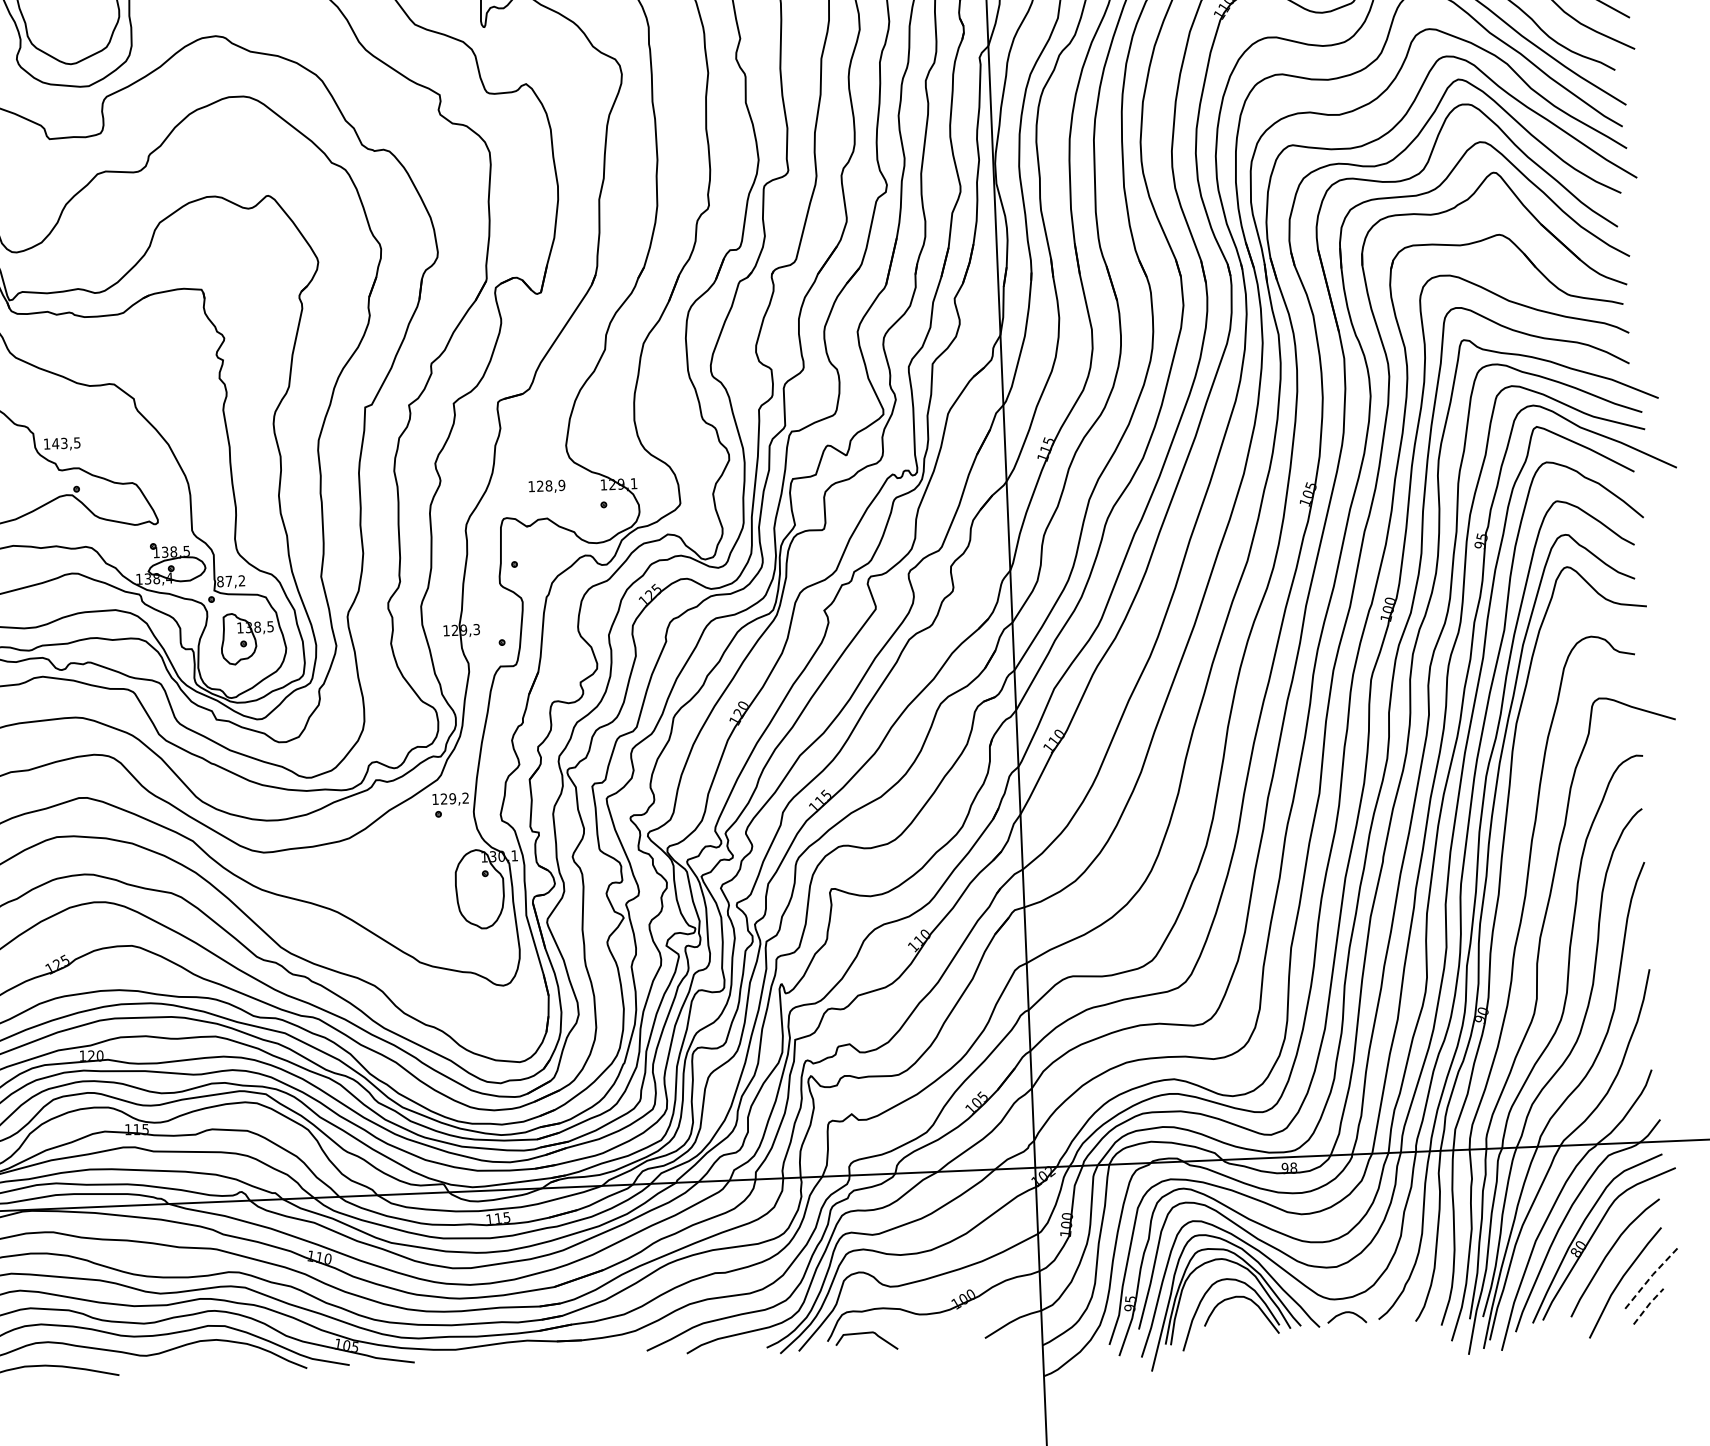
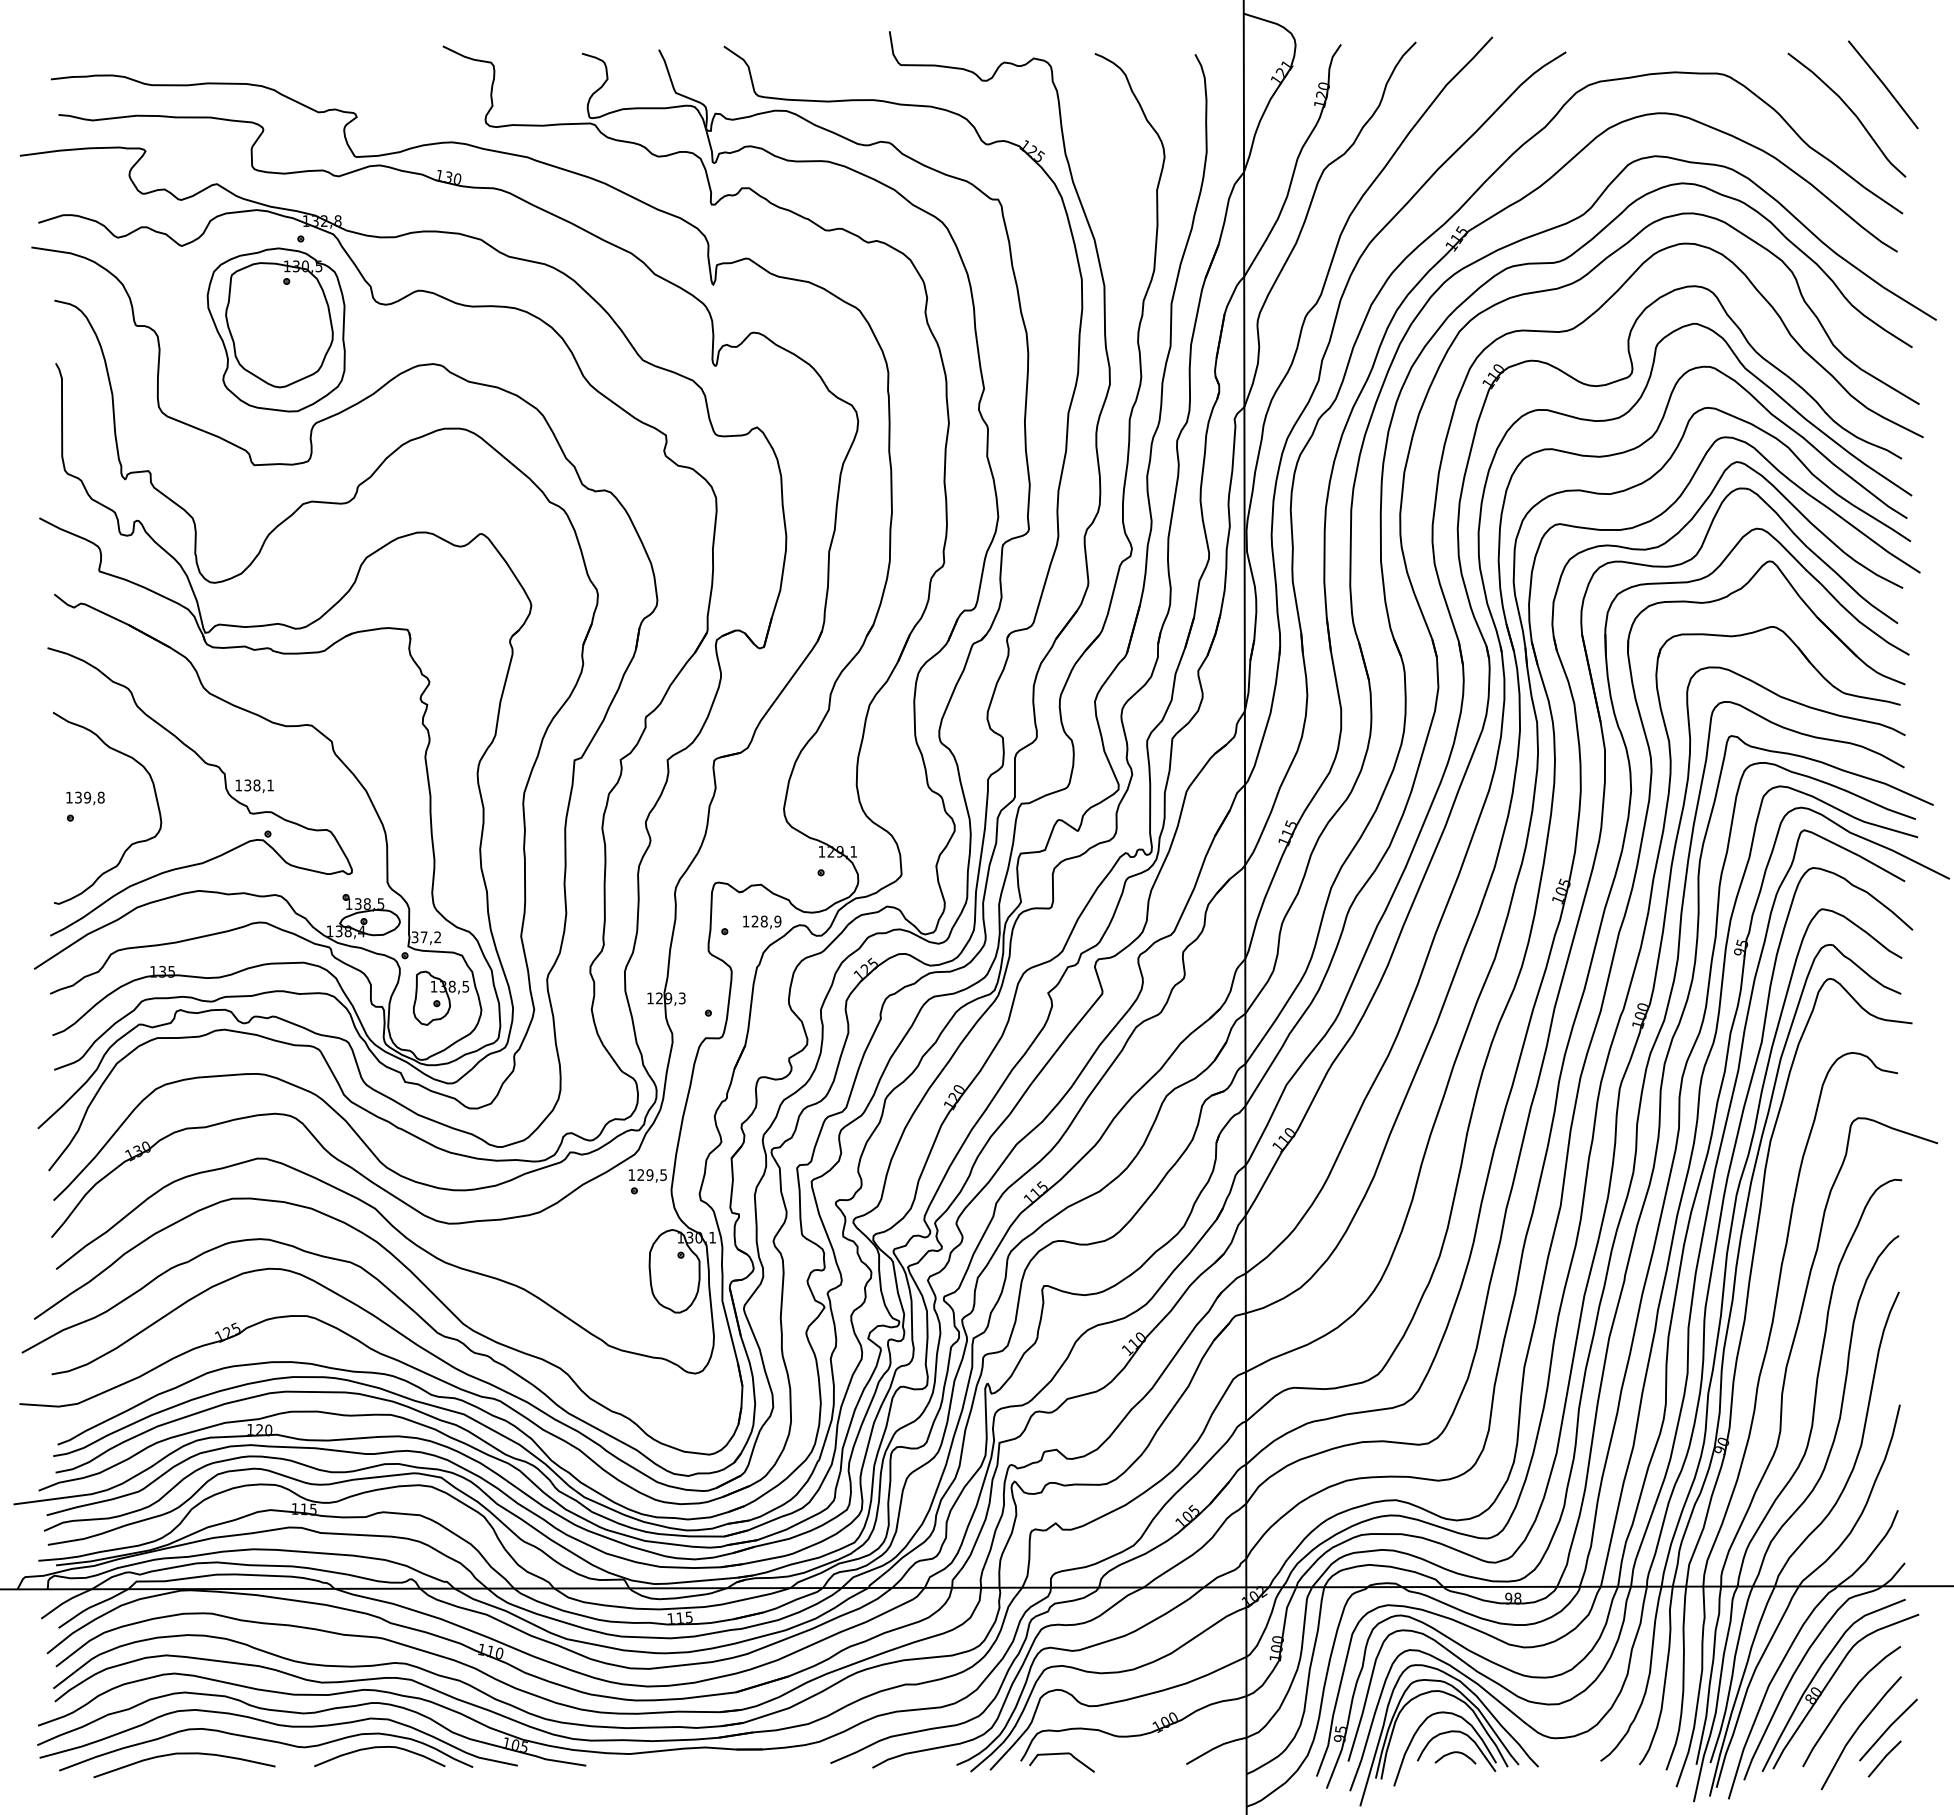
text: (65, 443) -> (258, 785), 143,5 -> 138,1
text: (547, 486) -> (762, 922), moved
text: (219, 581) -> (414, 937), 87,2 -> 37,2
text: (465, 797) -> (663, 1174), 129,2 -> 129,5
line: (1650, 1278) -> (1887, 1729), dashed -> solid
line: (1648, 1305) -> (1884, 1757), dashed -> solid
curve: (1346, 1313) -> (1455, 1753), moved
curve: (216, 1354) -> (378, 1748), added

